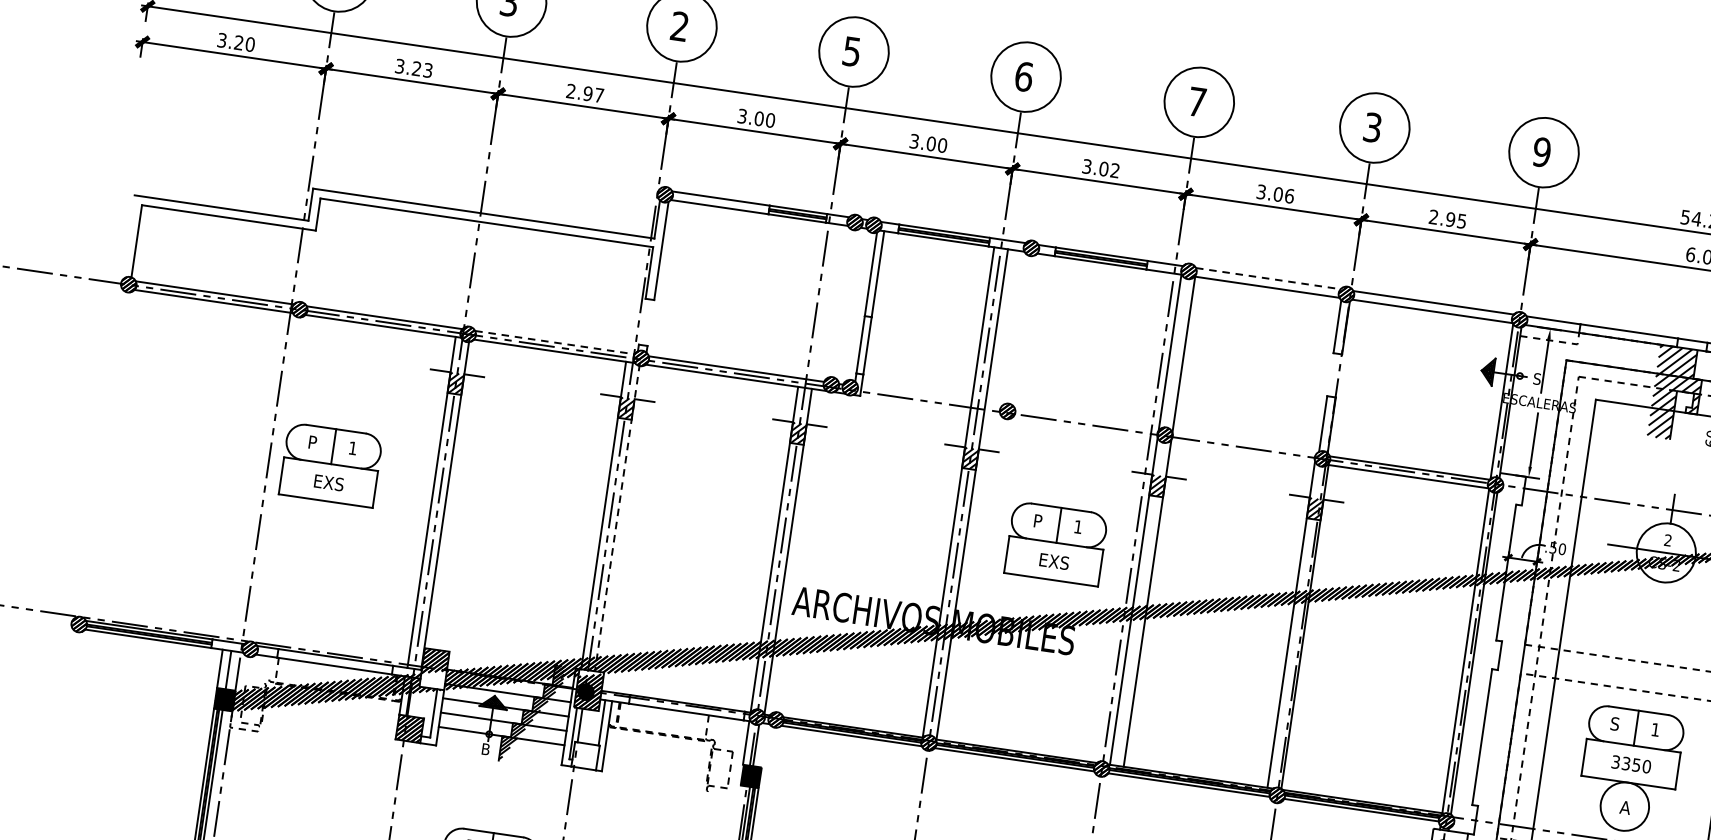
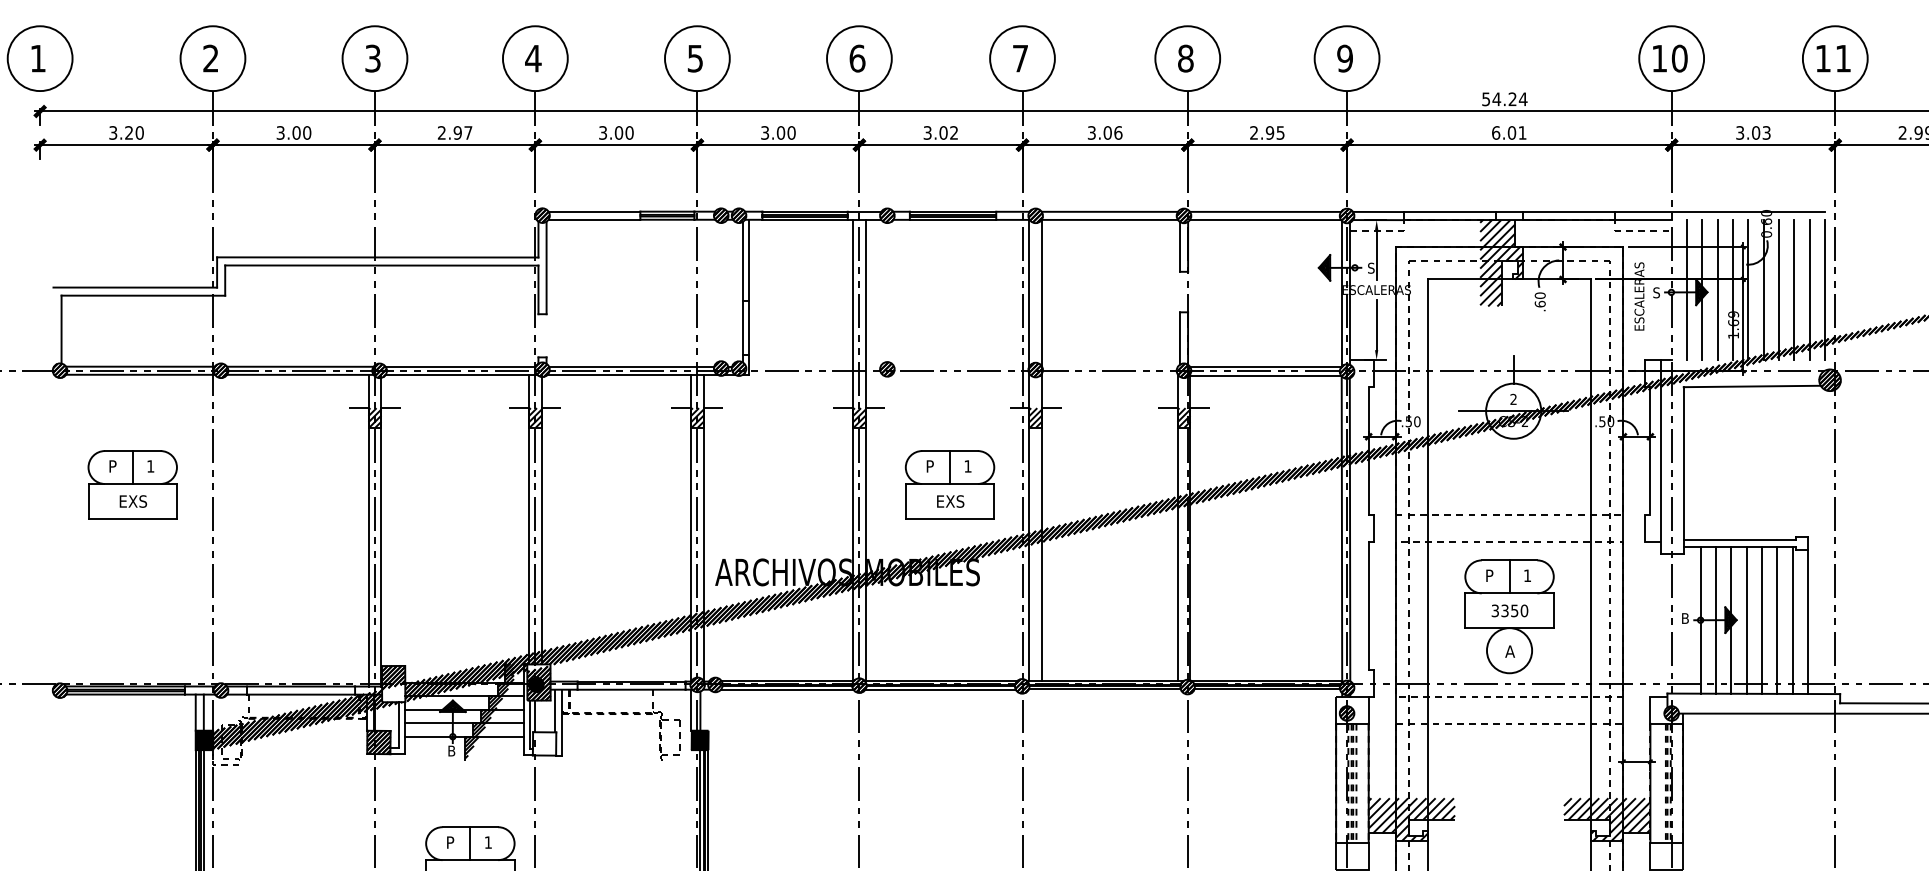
text: (679, 26) -> (533, 58), 2 -> 4
text: (422, 69) -> (301, 132), 3.23 -> 3.00
text: (1372, 127) -> (1185, 58), 3 -> 8
line: (1269, 278) -> (1110, 211), dashed -> solid
line: (554, 342) -> (460, 366), dashed -> solid
part: (330, 464) -> (132, 484), moved
line: (617, 517) -> (541, 519), dashed -> solid
text: (1615, 723) -> (1489, 575), S -> P

